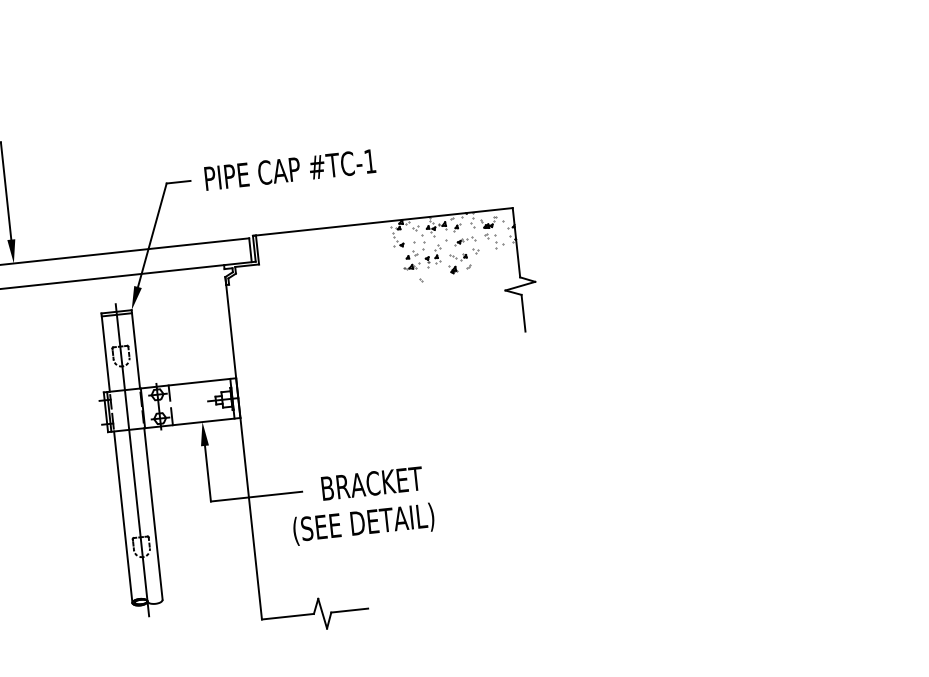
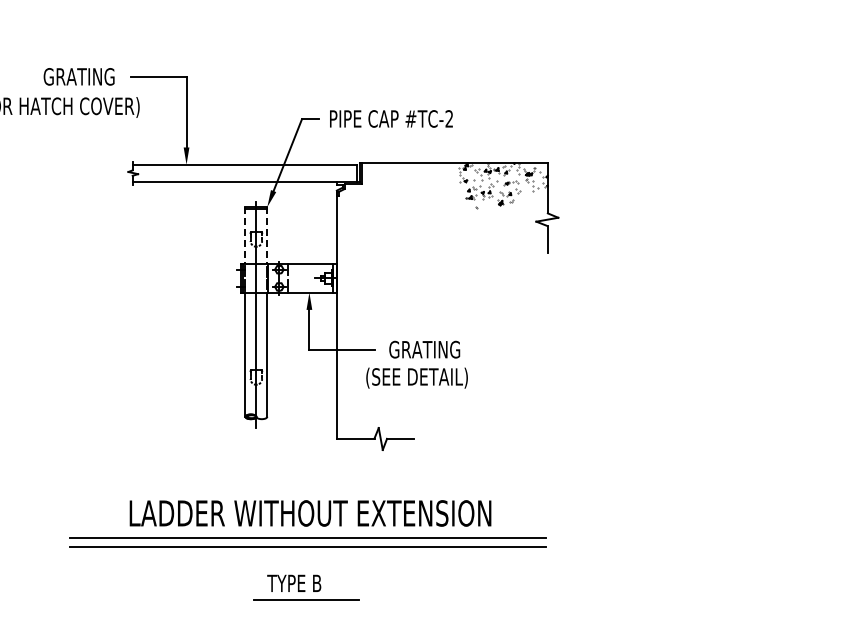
text: (368, 160) -> (448, 118), #TC-1 -> #TC-2
line: (136, 350) -> (267, 236), solid -> dashed
line: (105, 353) -> (245, 236), solid -> dashed
text: (371, 483) -> (425, 349), BRACKET -> GRATING

